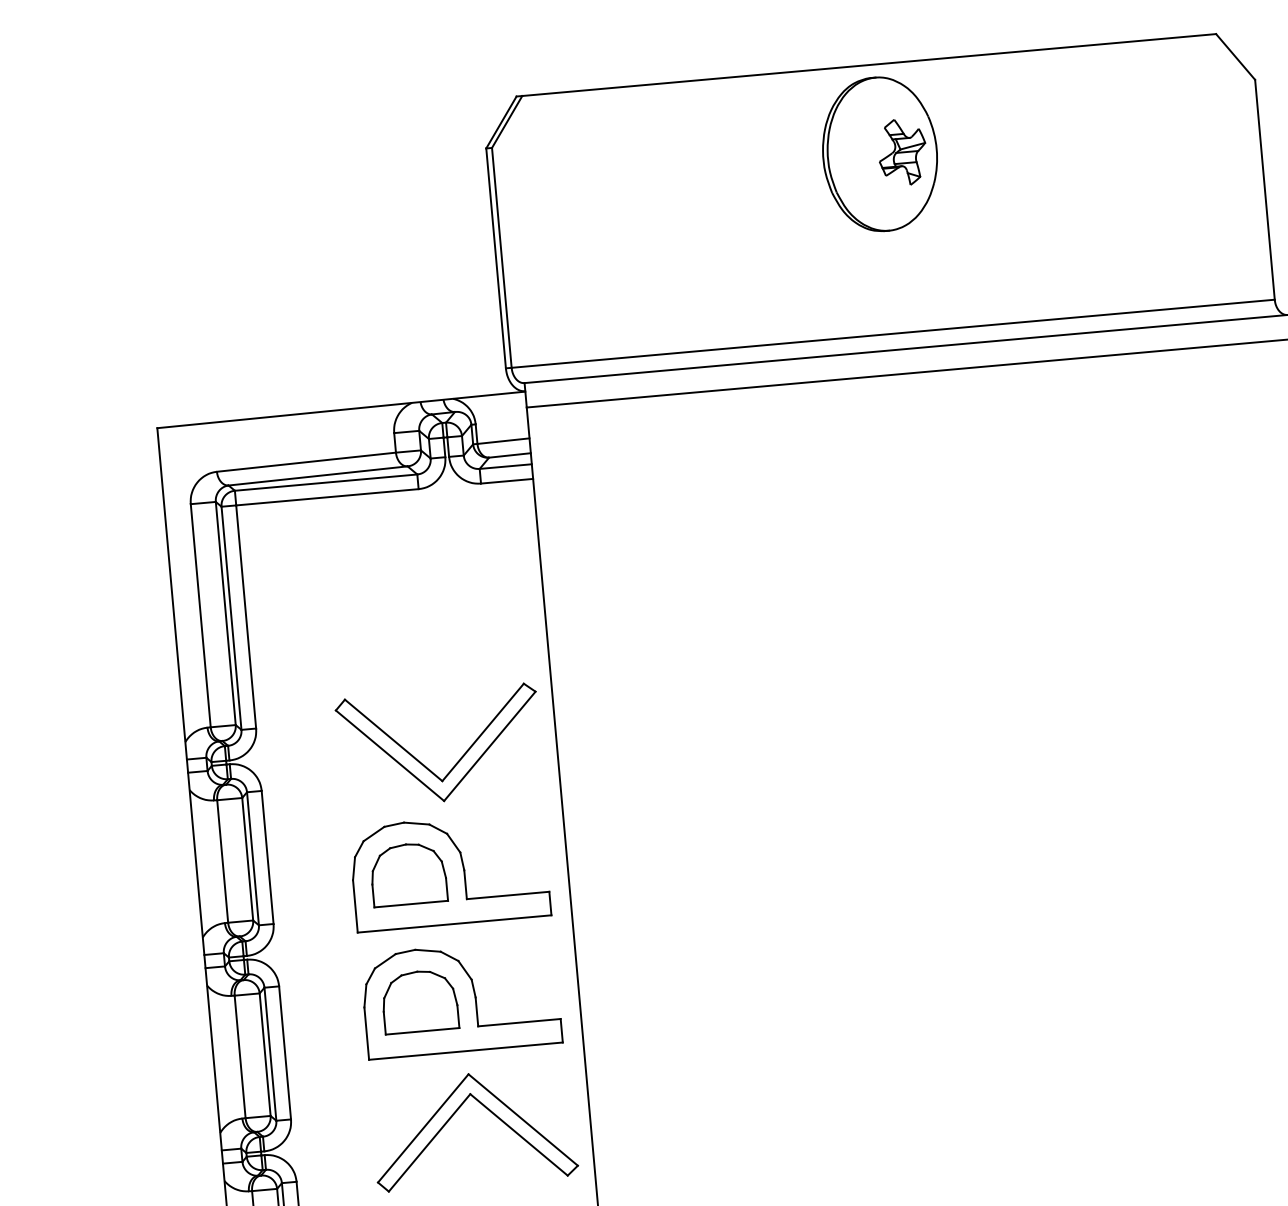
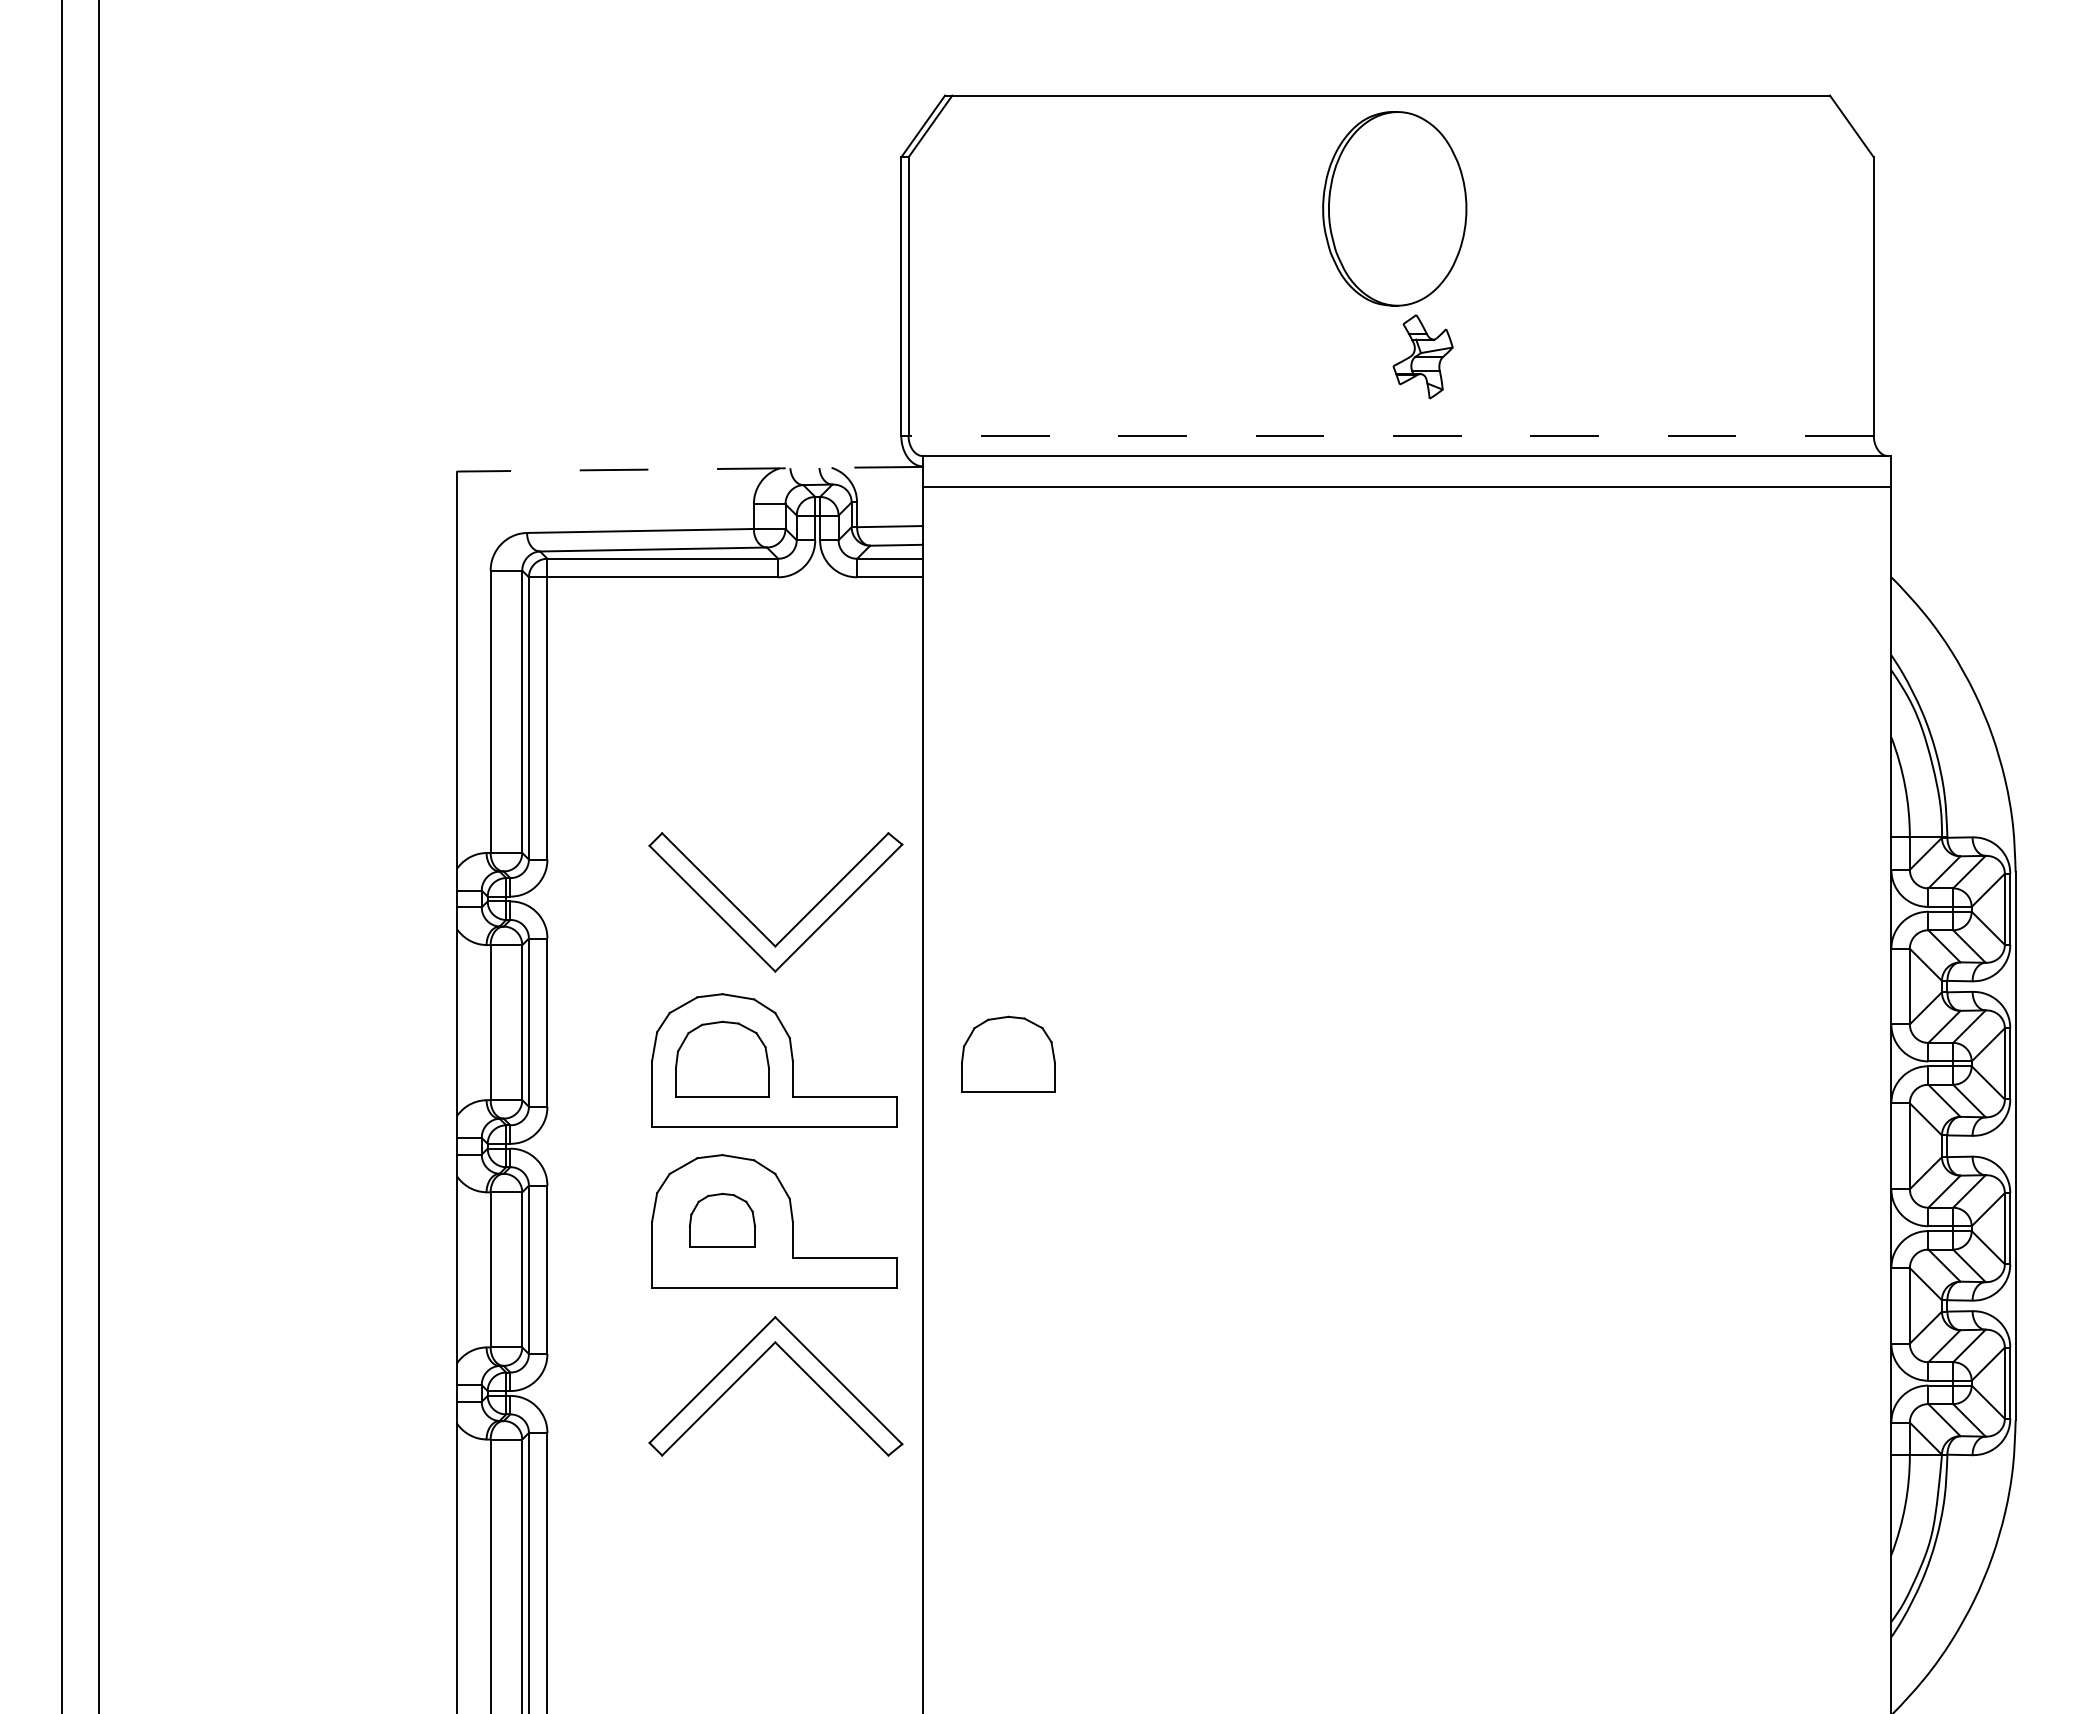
part: (901, 152) -> (1422, 356), moved
line: (893, 333) -> (1391, 435), solid -> dashed
line: (341, 410) -> (690, 469), solid -> dashed
part: (634, 849) -> (1008, 1053), added
part: (419, 1000) -> (722, 1219), size x0.7

